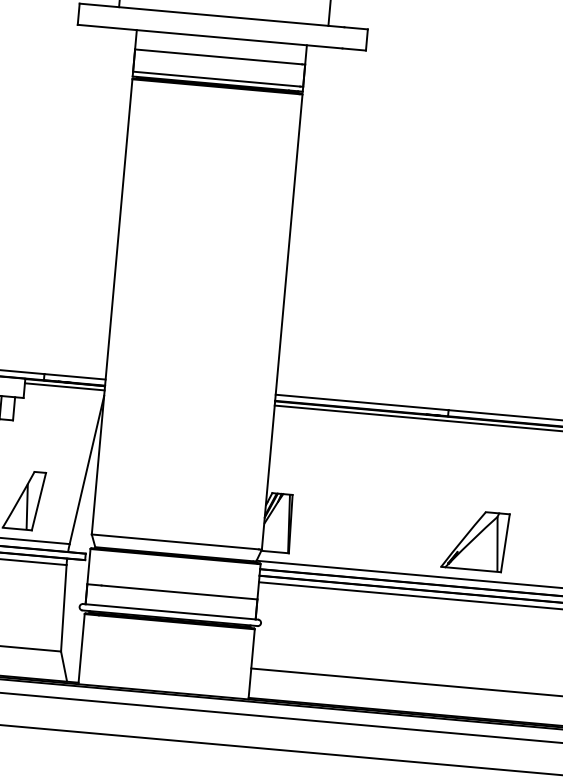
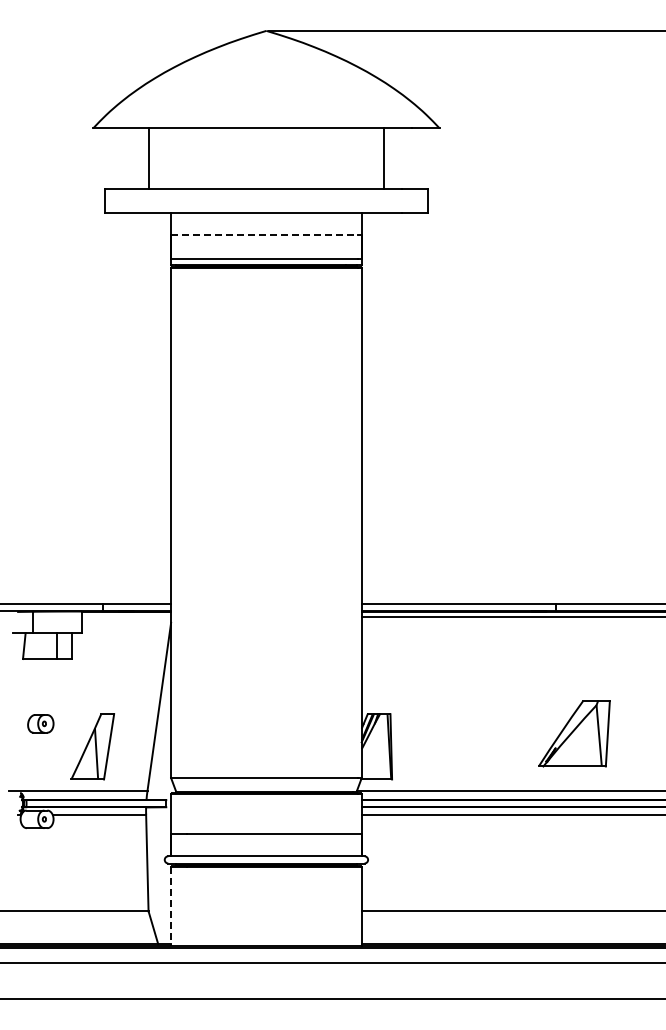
line: (218, 56) -> (264, 234), solid -> dashed
line: (64, 386) -> (126, 616), removed
part: (475, 540) -> (574, 733), moved
line: (81, 649) -> (171, 907), solid -> dashed

